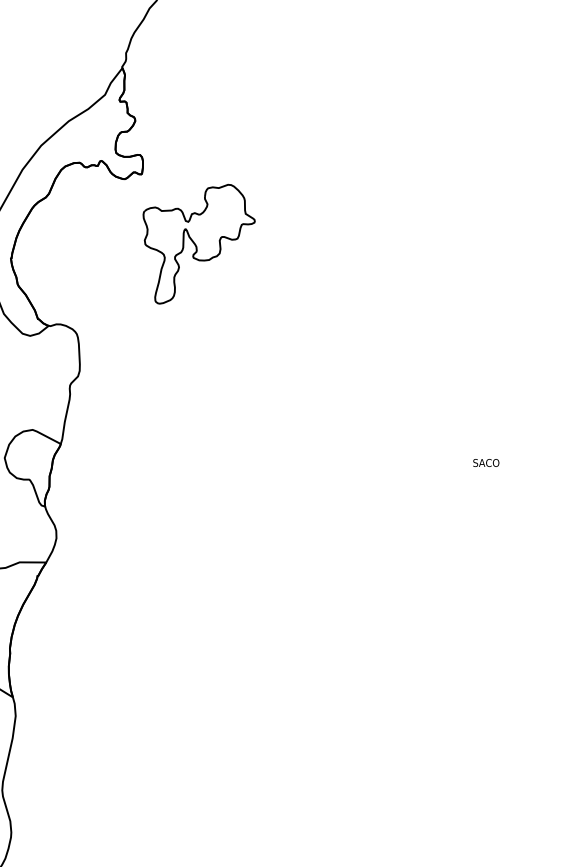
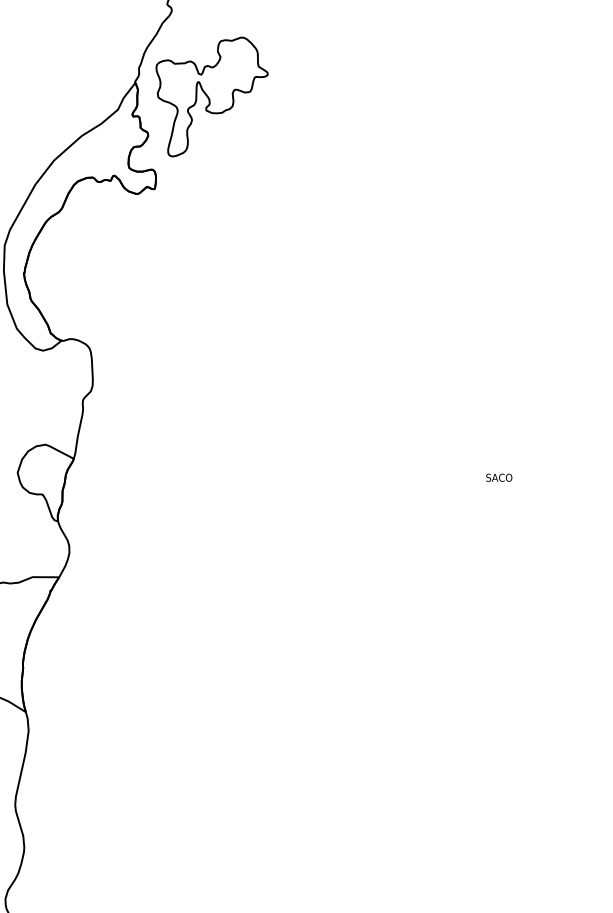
part: (198, 243) -> (211, 96), moved

